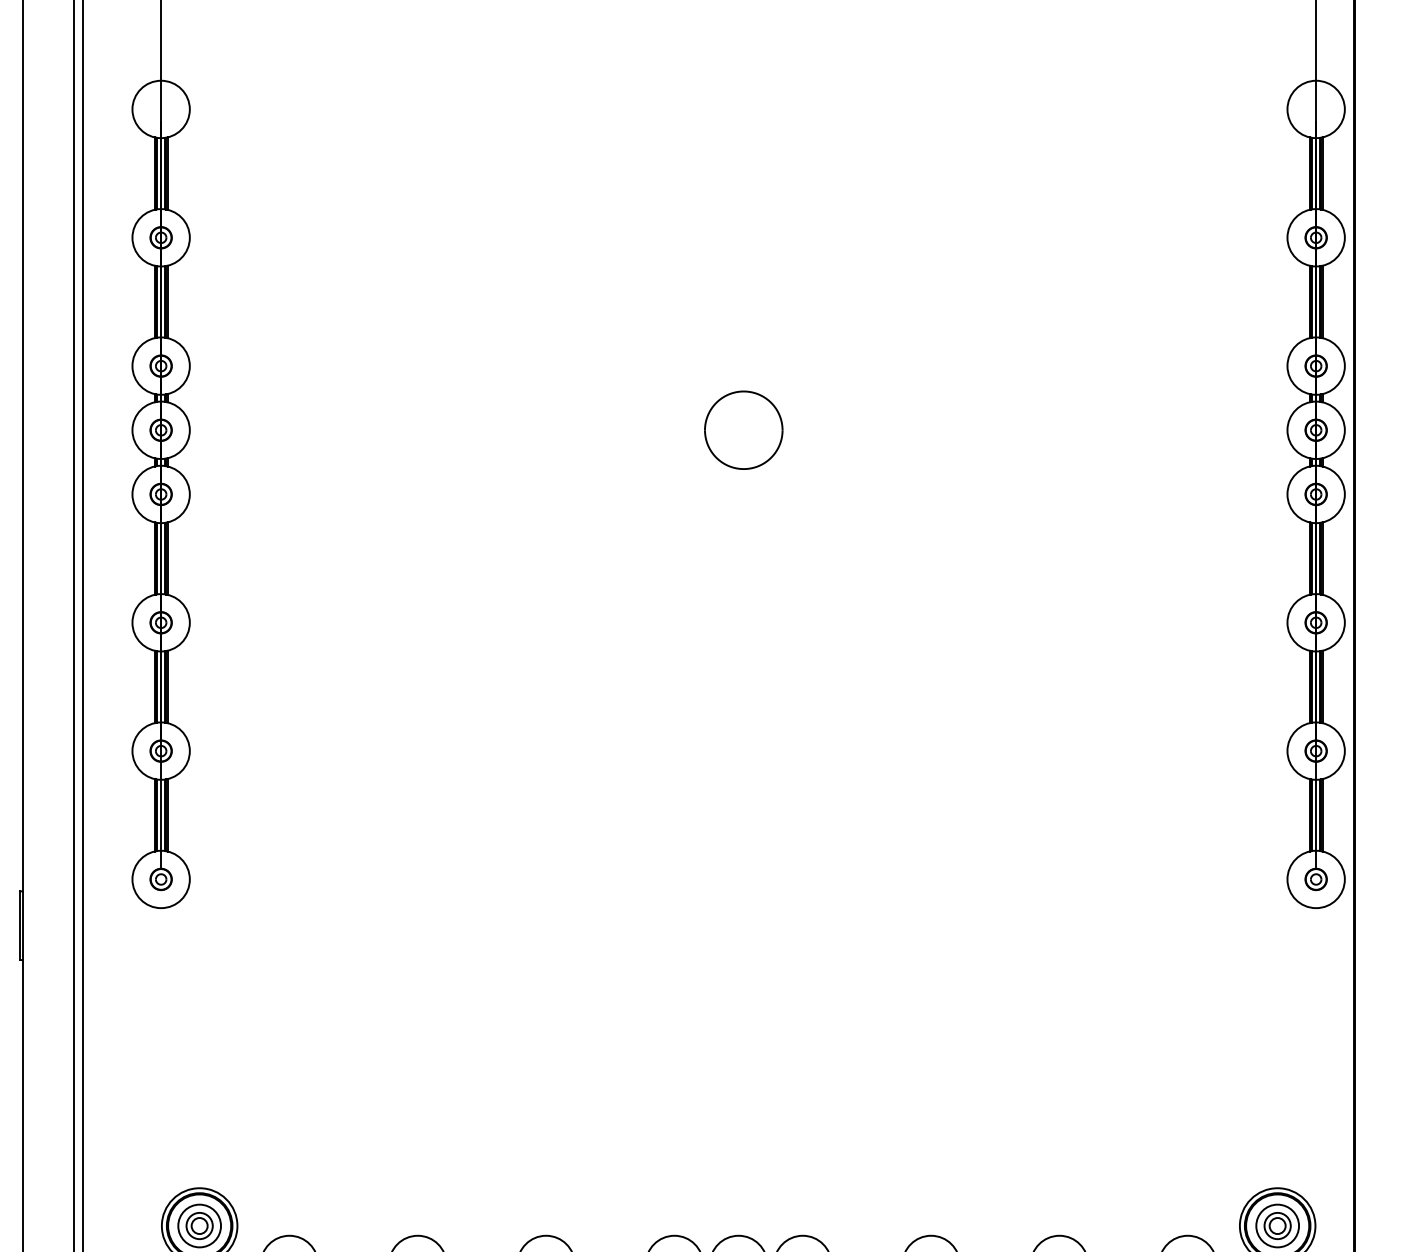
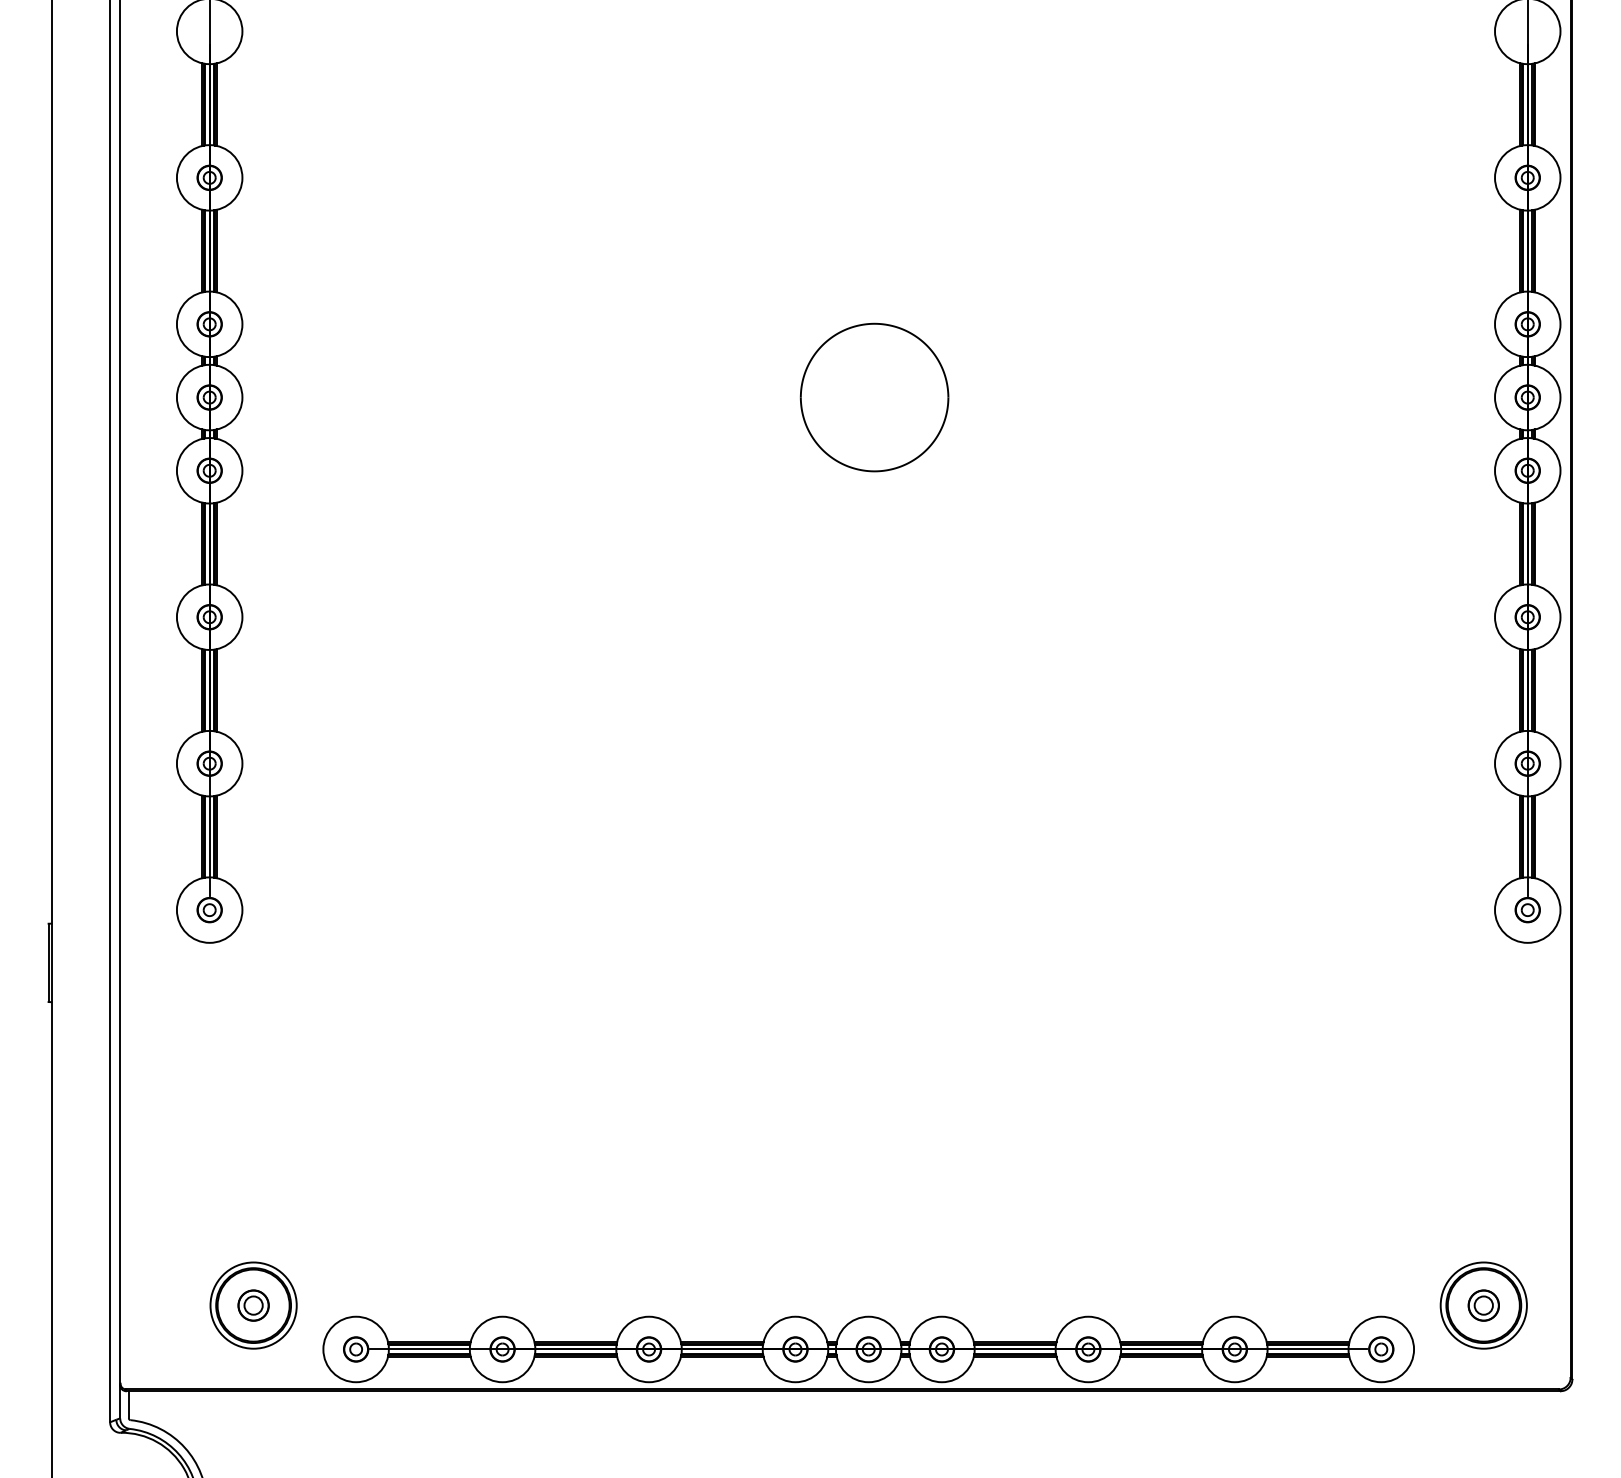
part: (743, 430) -> (874, 397), size x1.67
circle: (199, 1225) -> (253, 1305), size x0.62
circle: (1277, 1225) -> (1483, 1305), size x0.62

